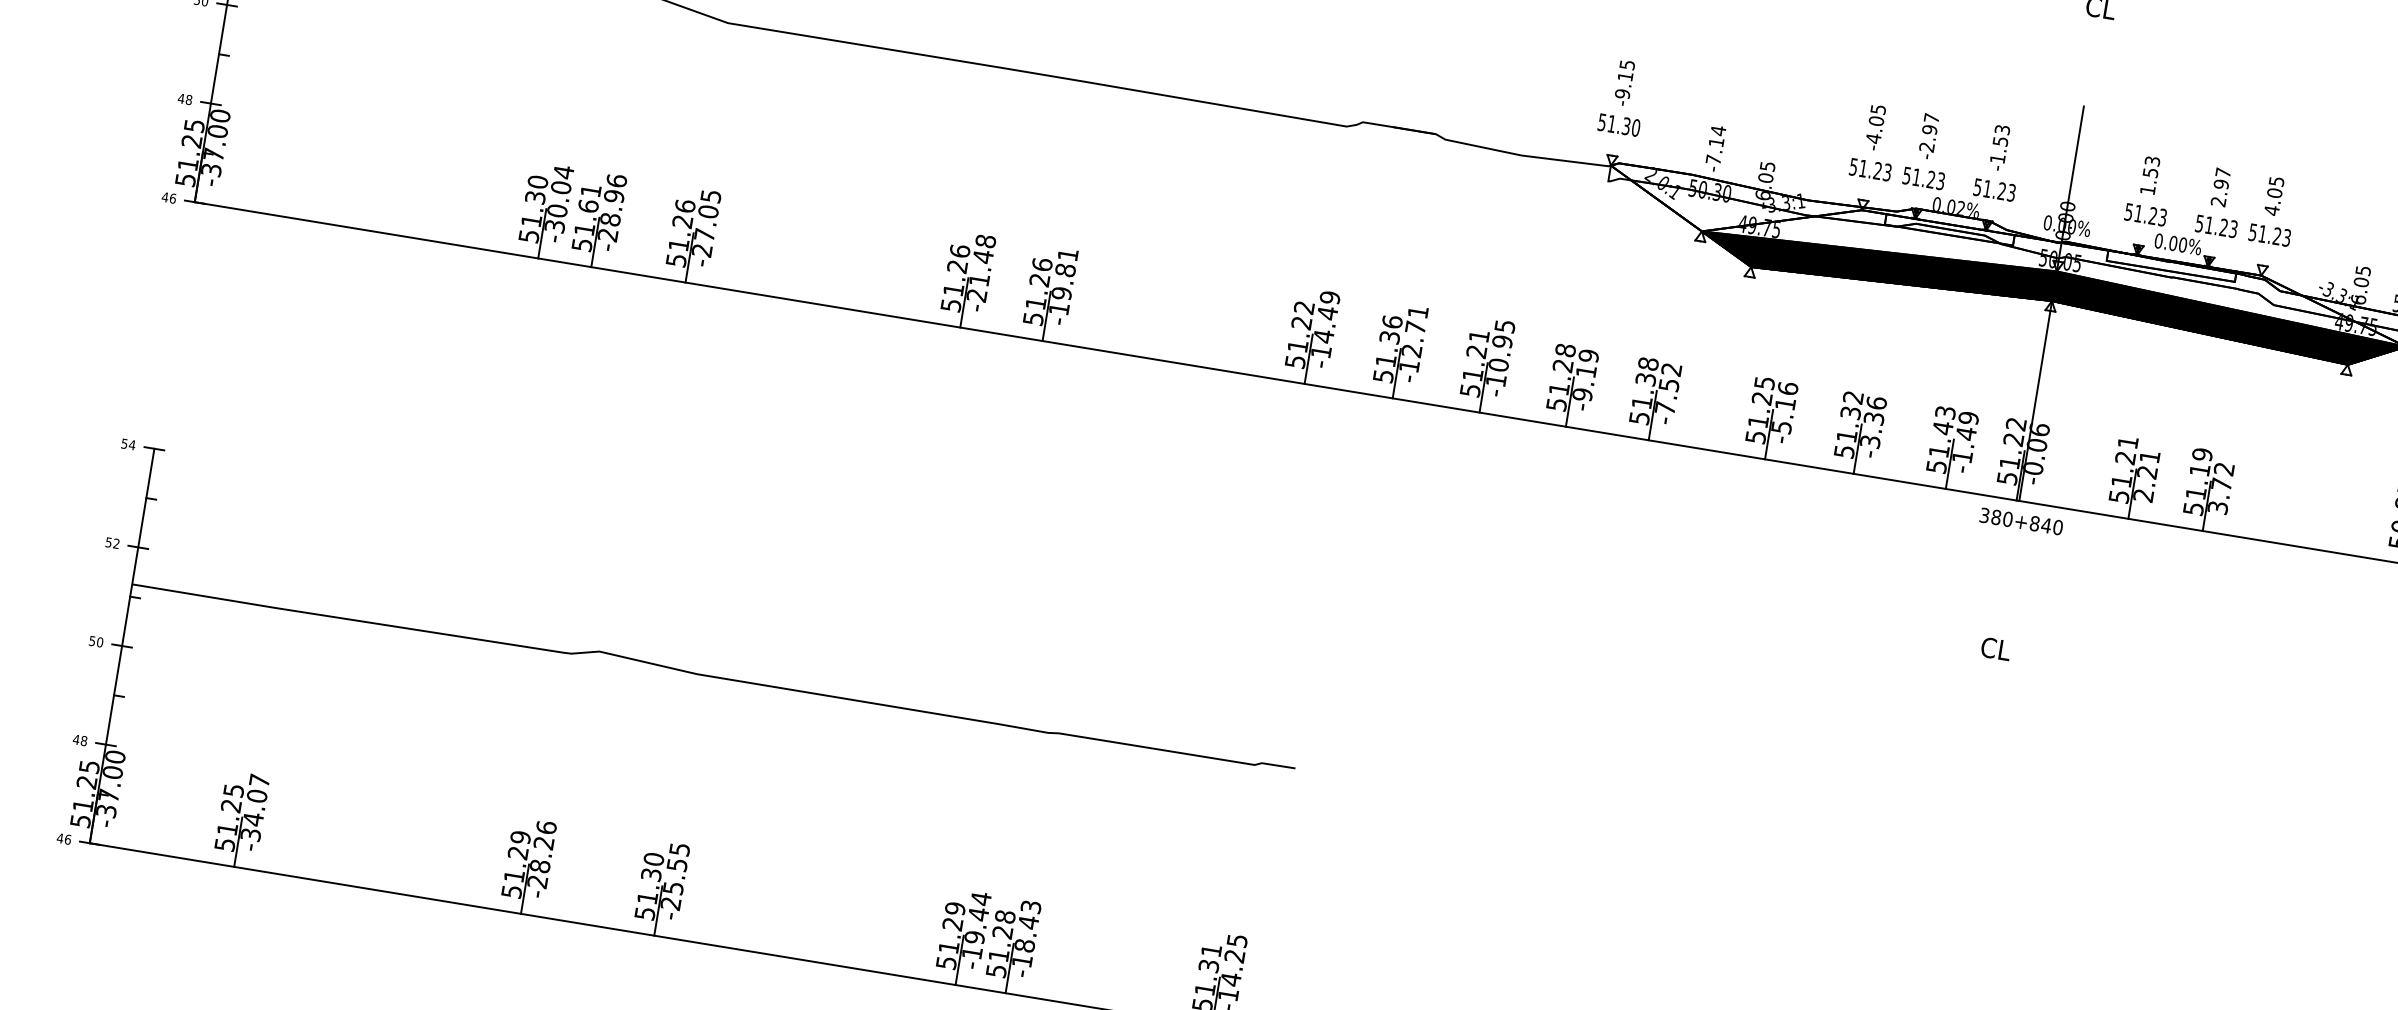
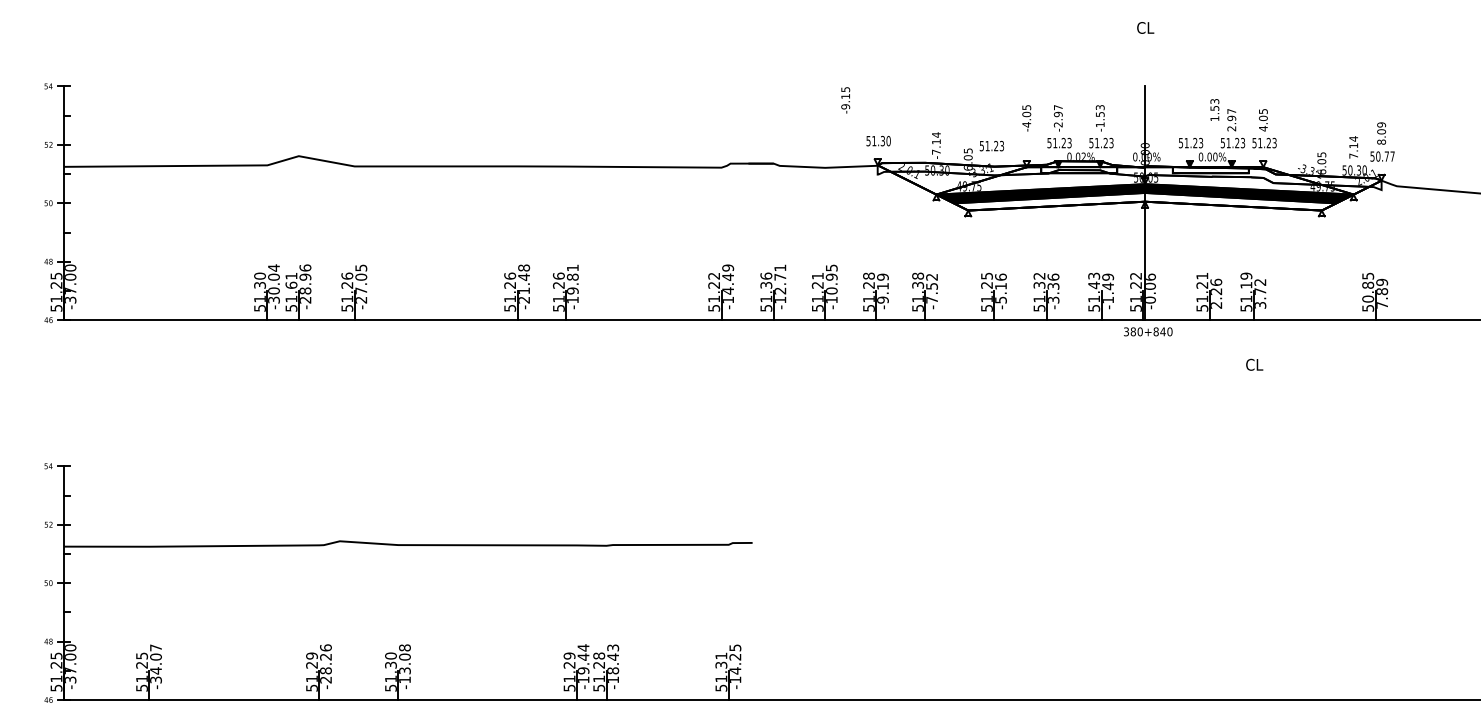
text: (1624, 83) -> (845, 100), moved
text: (1870, 168) -> (991, 145), moved
text: (2149, 174) -> (1214, 109), moved
fill: (2051, 300) -> (1144, 201), removed
text: (2150, 455) -> (1216, 281), 2.21 -> 2.26
text: (1995, 648) -> (1254, 364), moved
text: (674, 875) -> (404, 663), -25.55 -> -13.08

